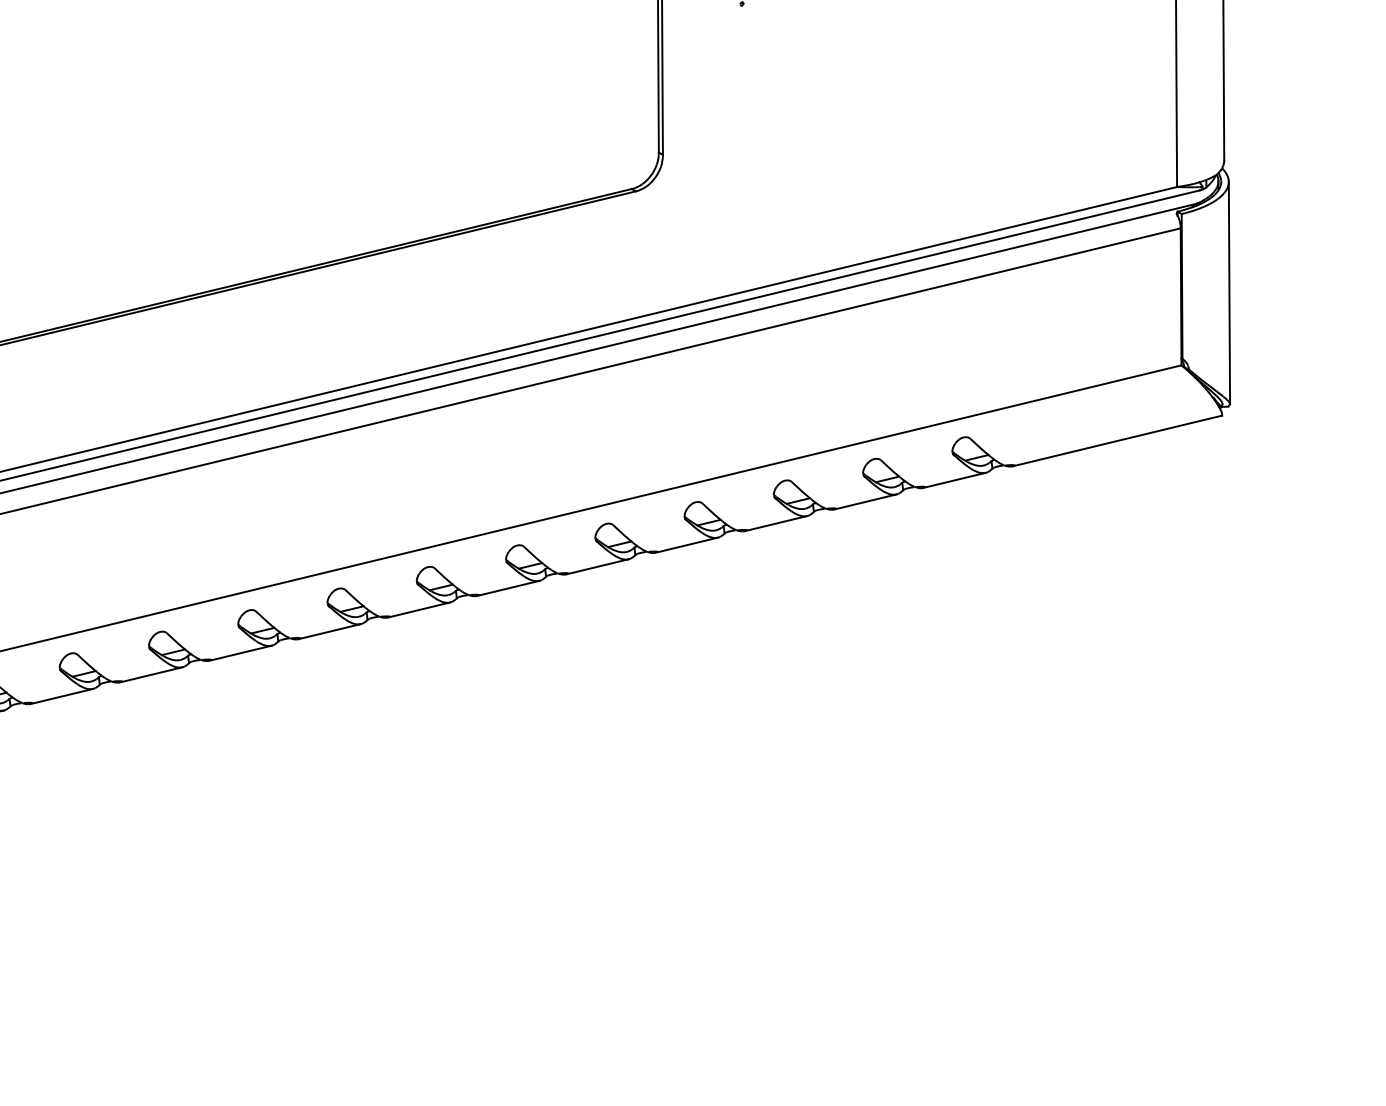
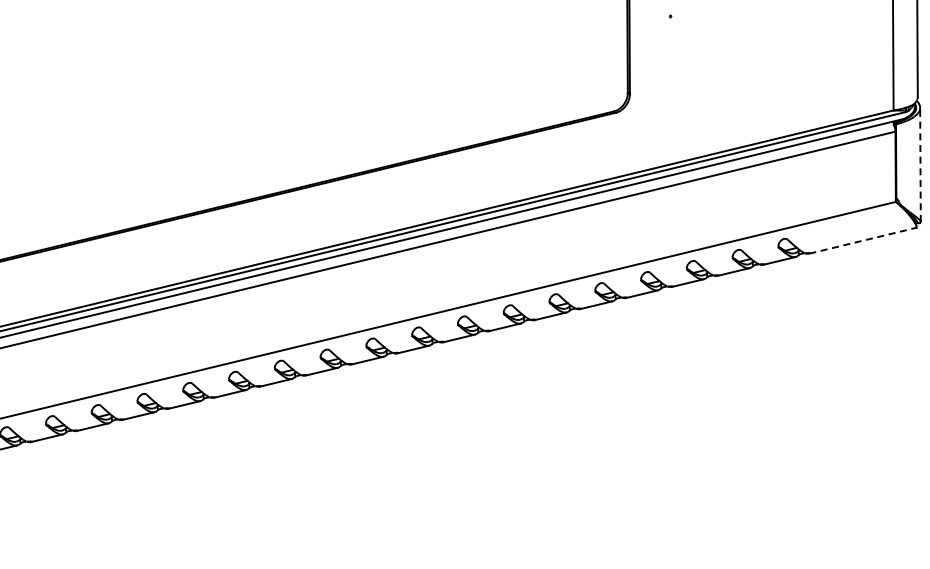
line: (1229, 292) -> (920, 164), solid -> dashed
line: (1118, 440) -> (863, 240), solid -> dashed

